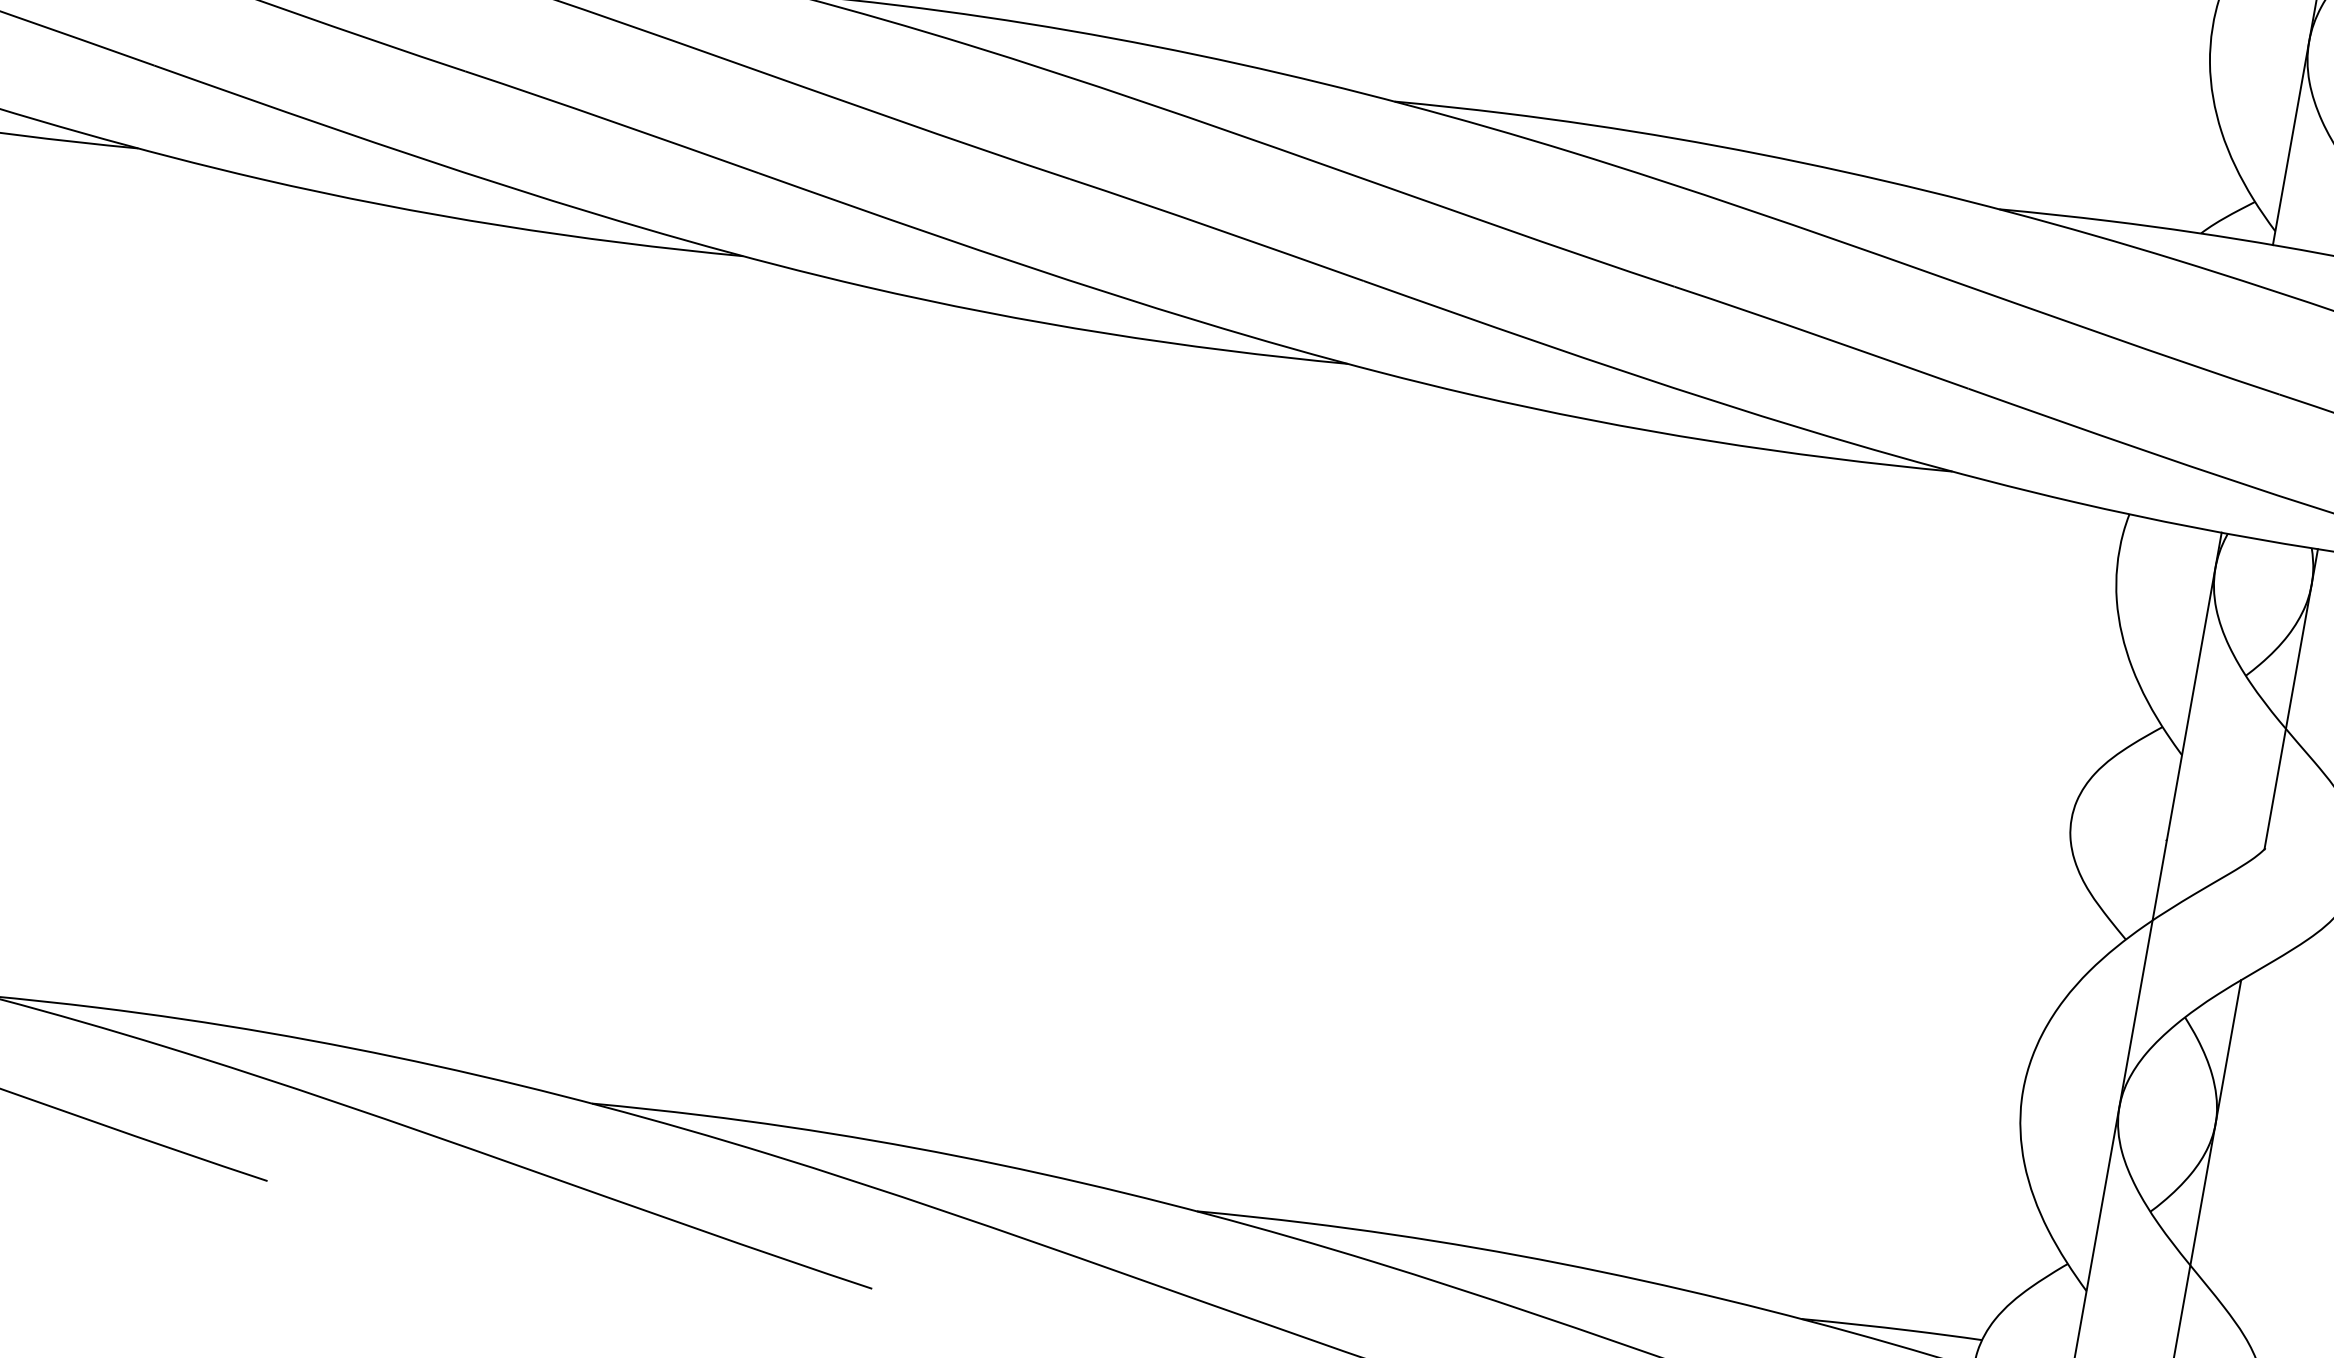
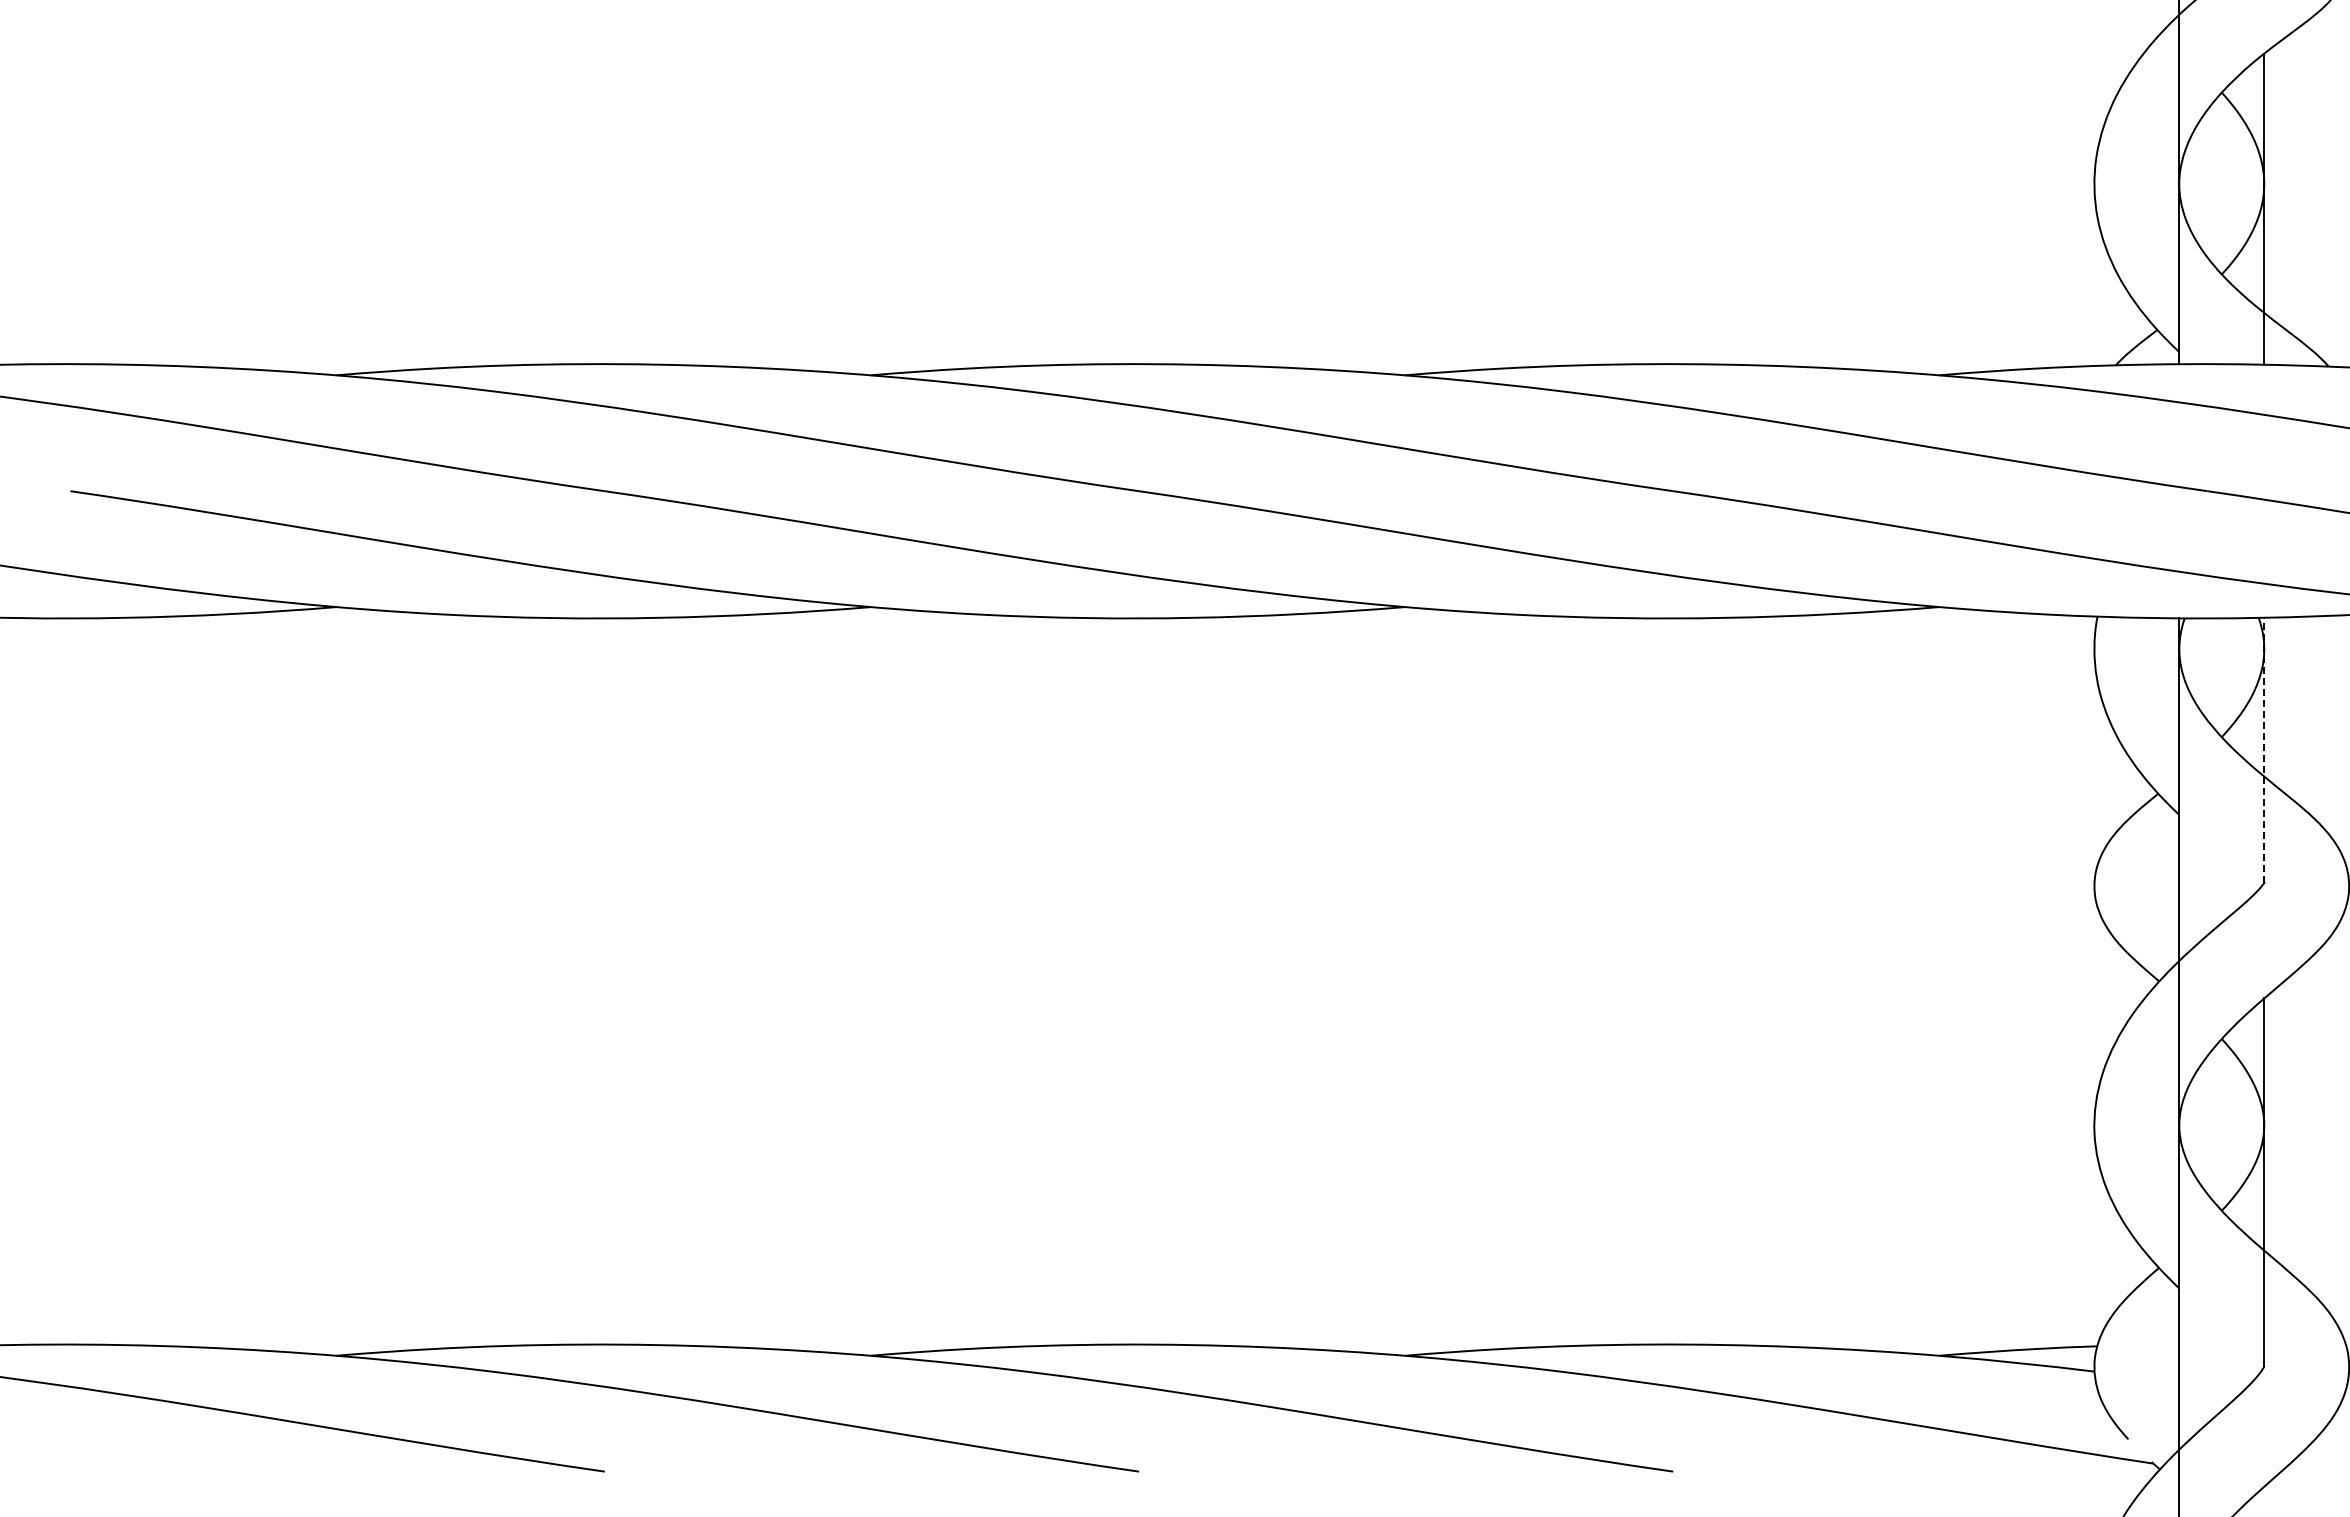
line: (2291, 699) -> (2264, 750), solid -> dashed

